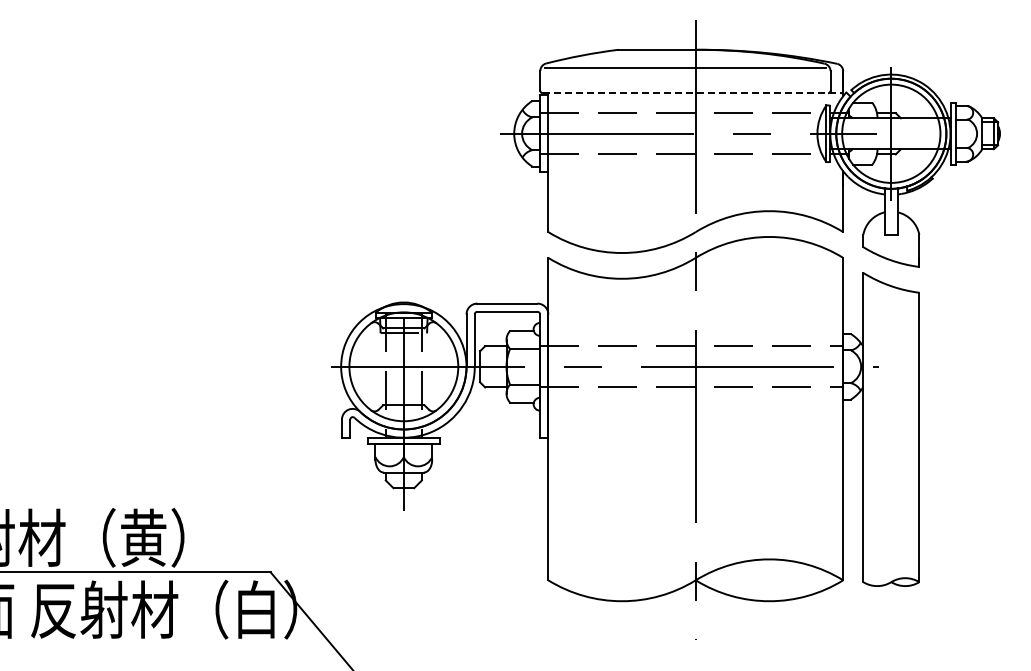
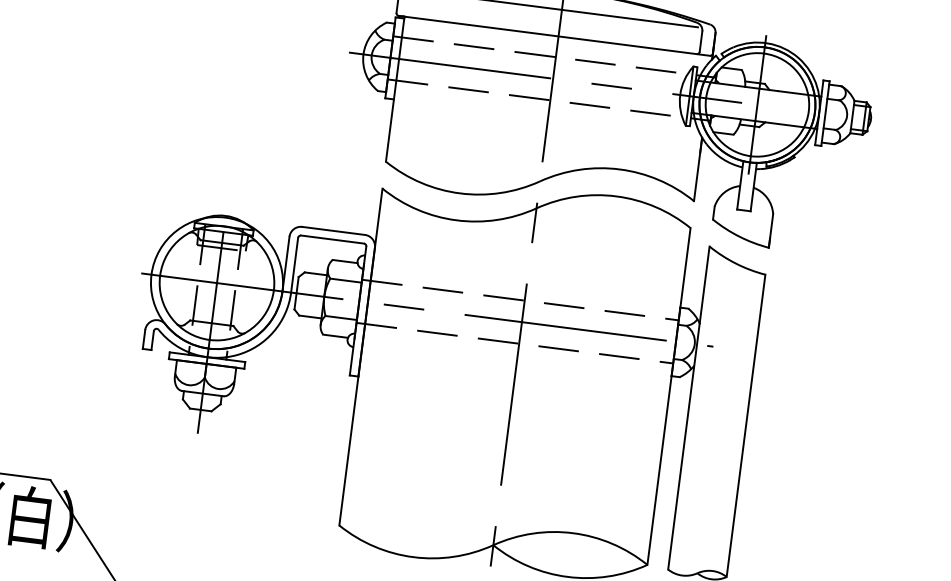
line: (691, 93) -> (554, 36), dashed -> solid

